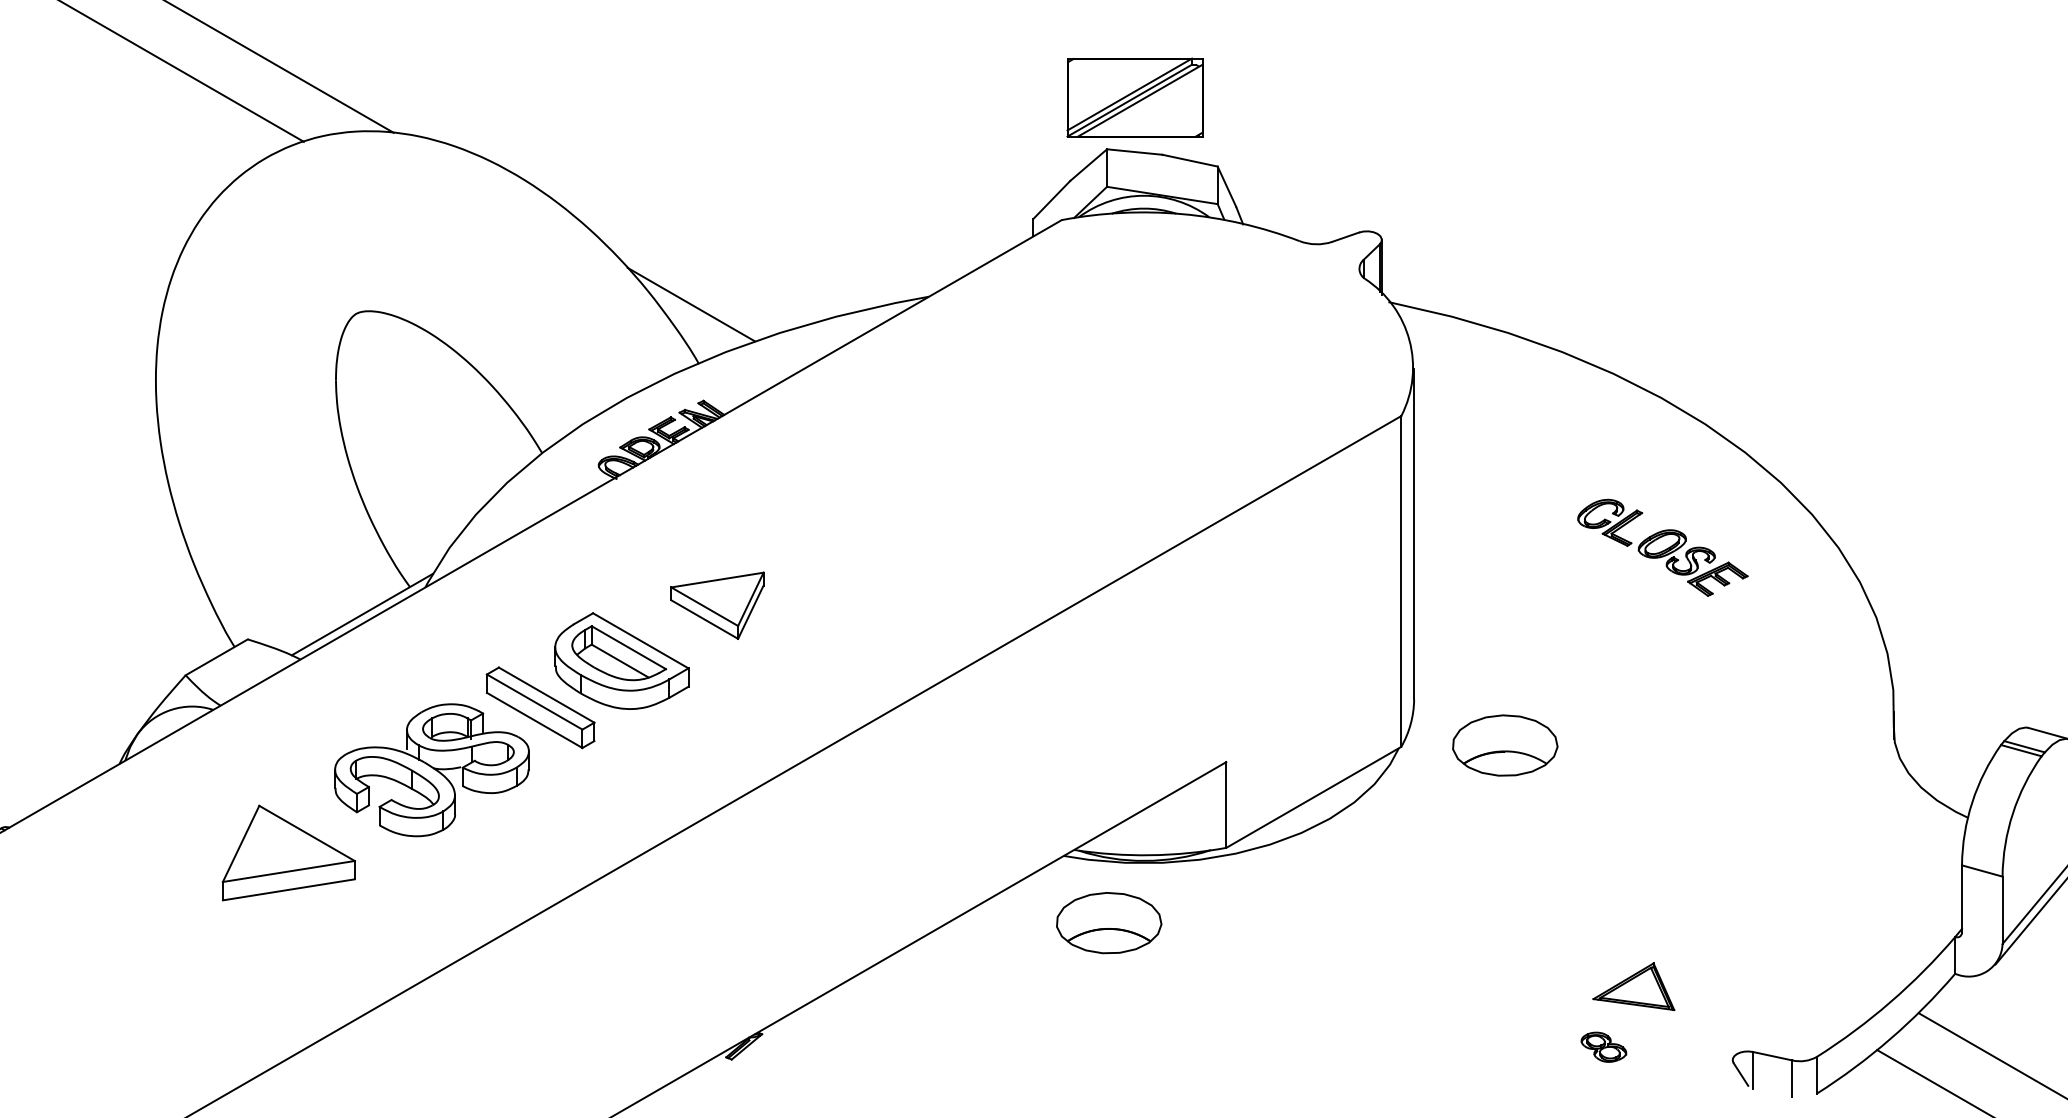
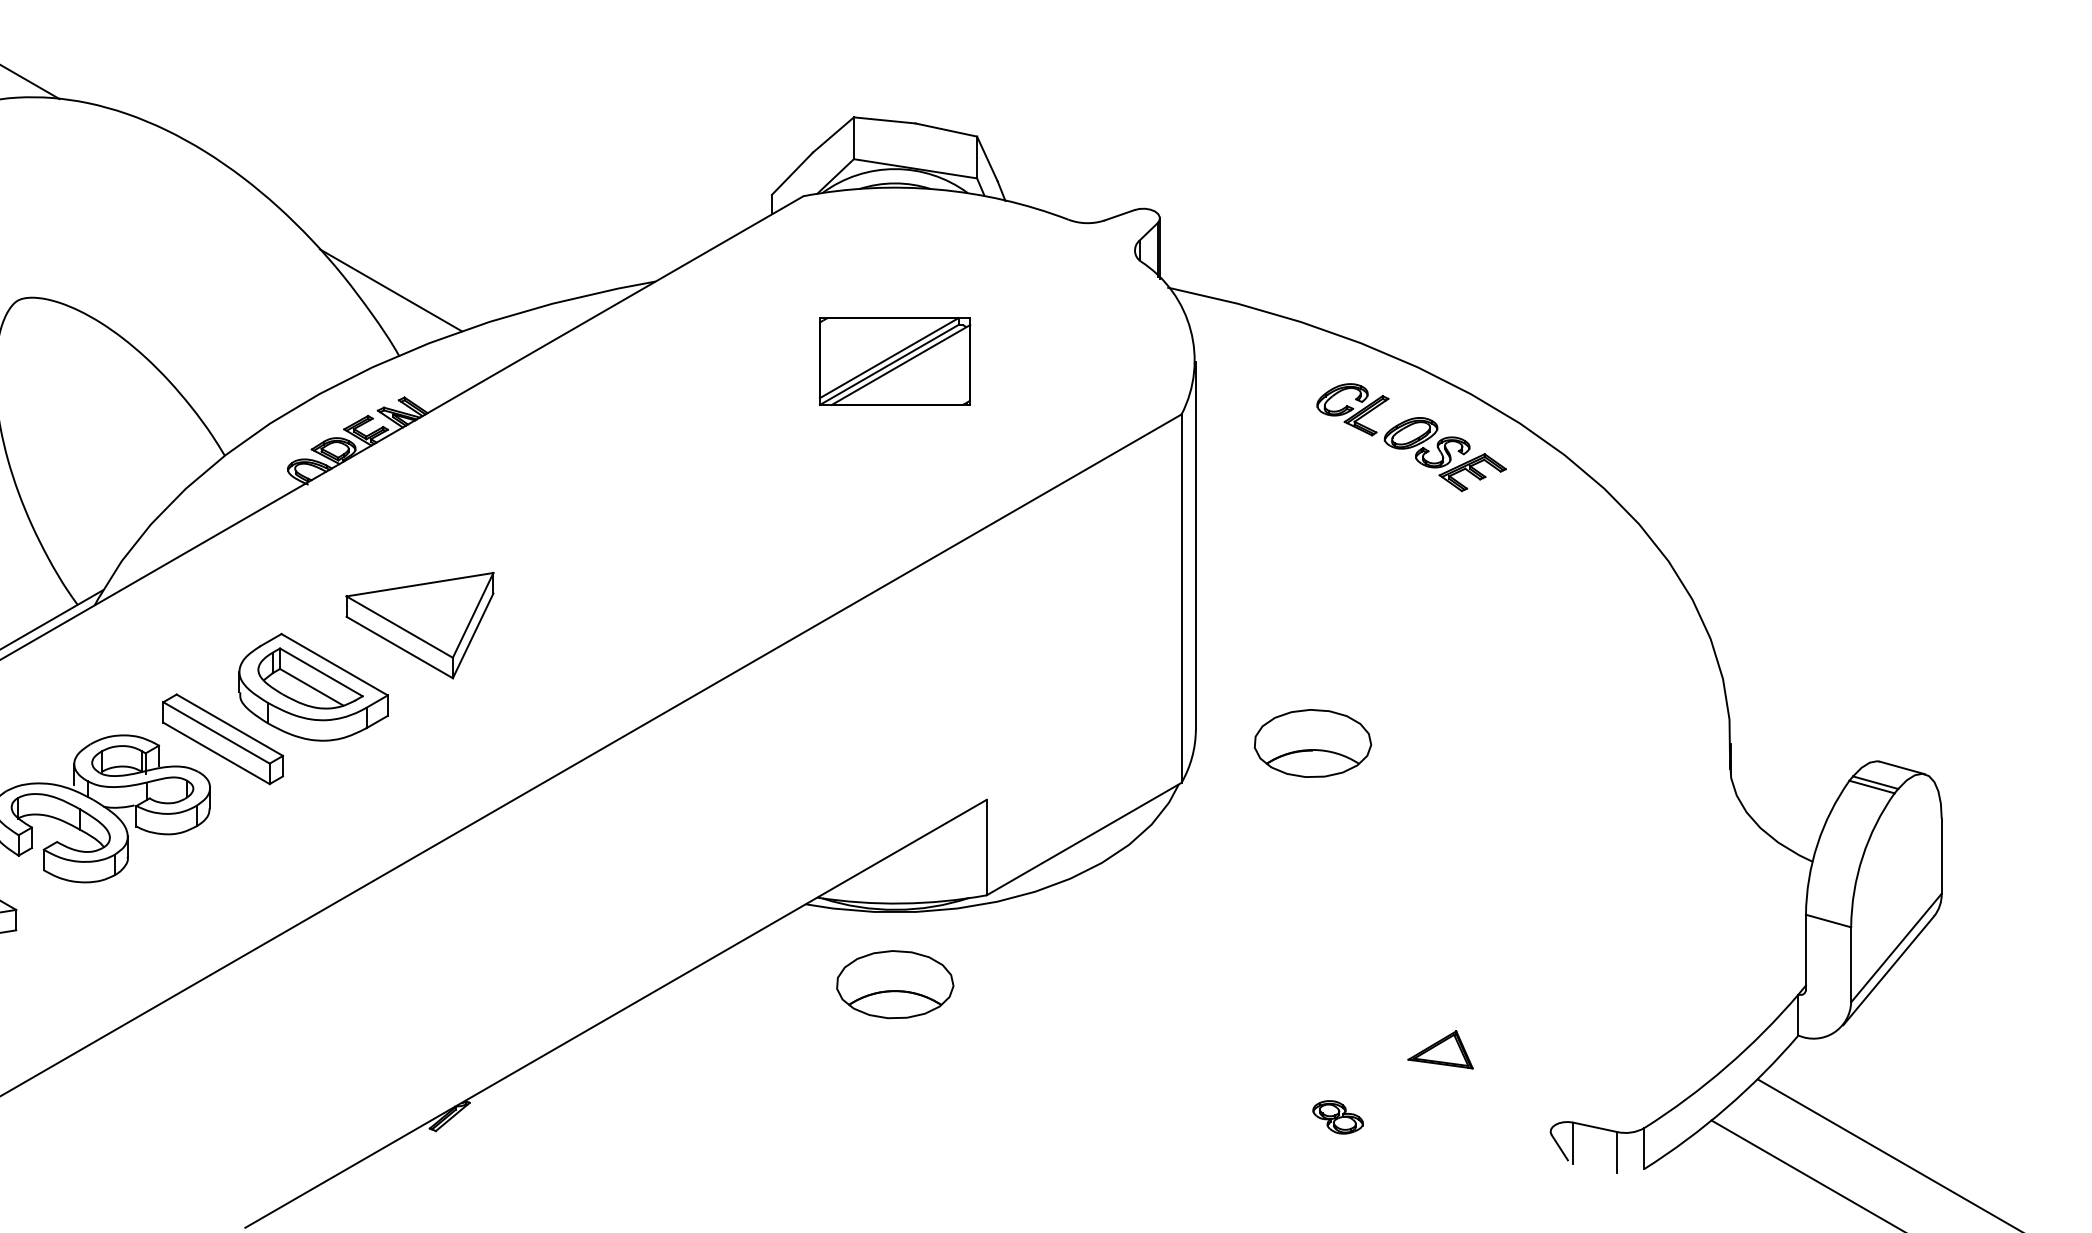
part: (1134, 97) -> (894, 361), moved
part: (1662, 547) -> (1411, 437), moved
part: (717, 605) -> (420, 625), size x1.43
part: (1505, 745) -> (1313, 743), moved
part: (1109, 923) -> (895, 985), moved
part: (1633, 986) -> (1440, 1049), size x0.71
part: (1603, 1046) -> (1337, 1116), moved

